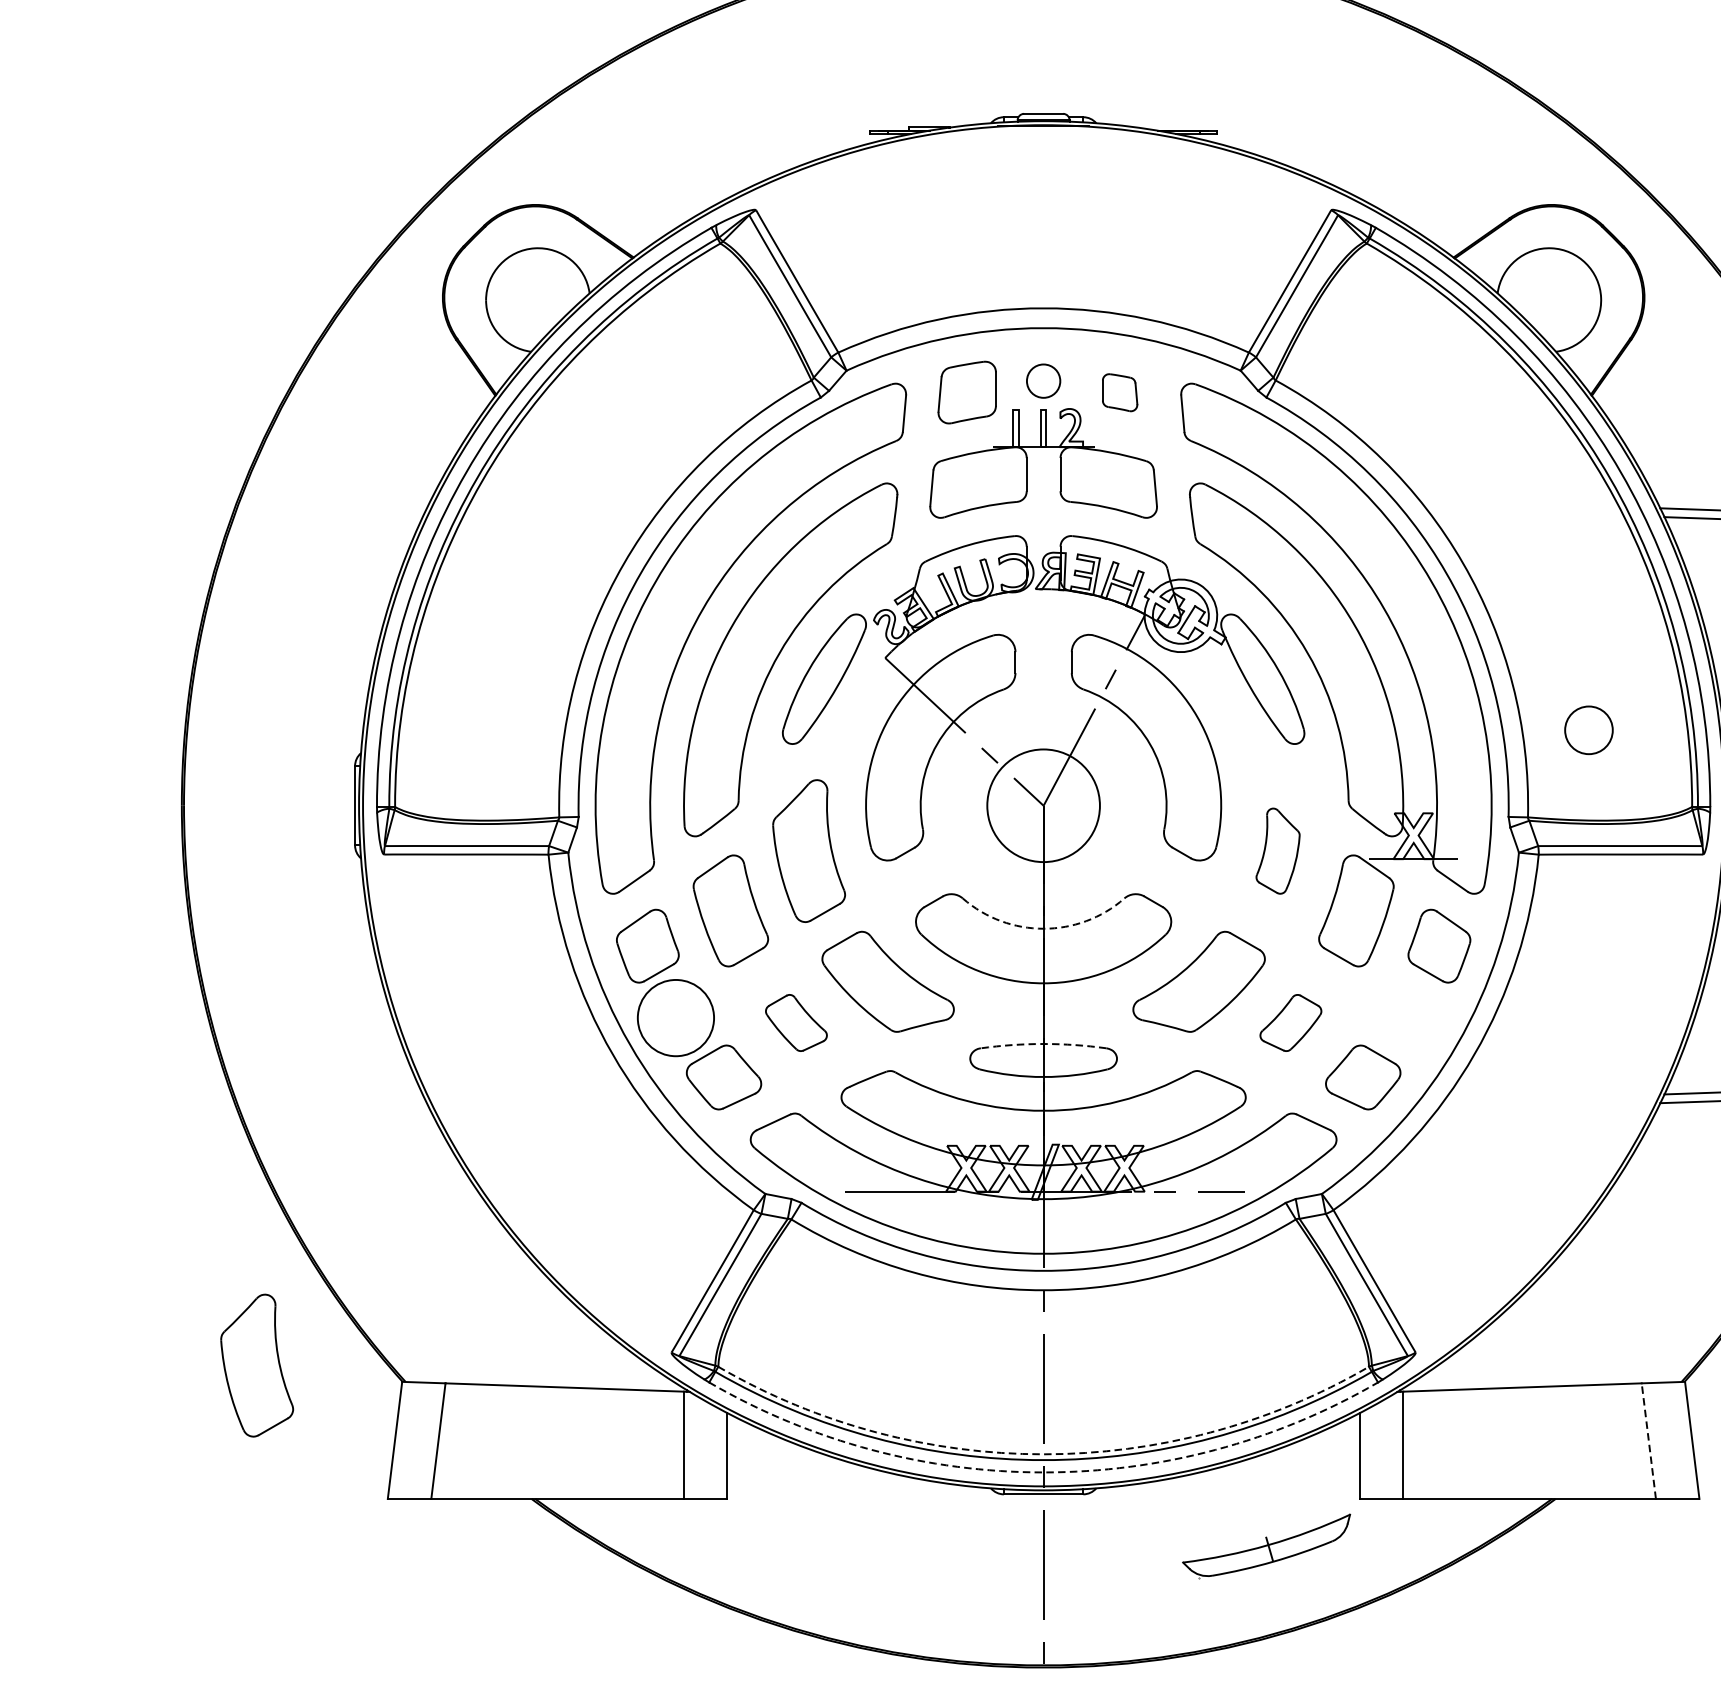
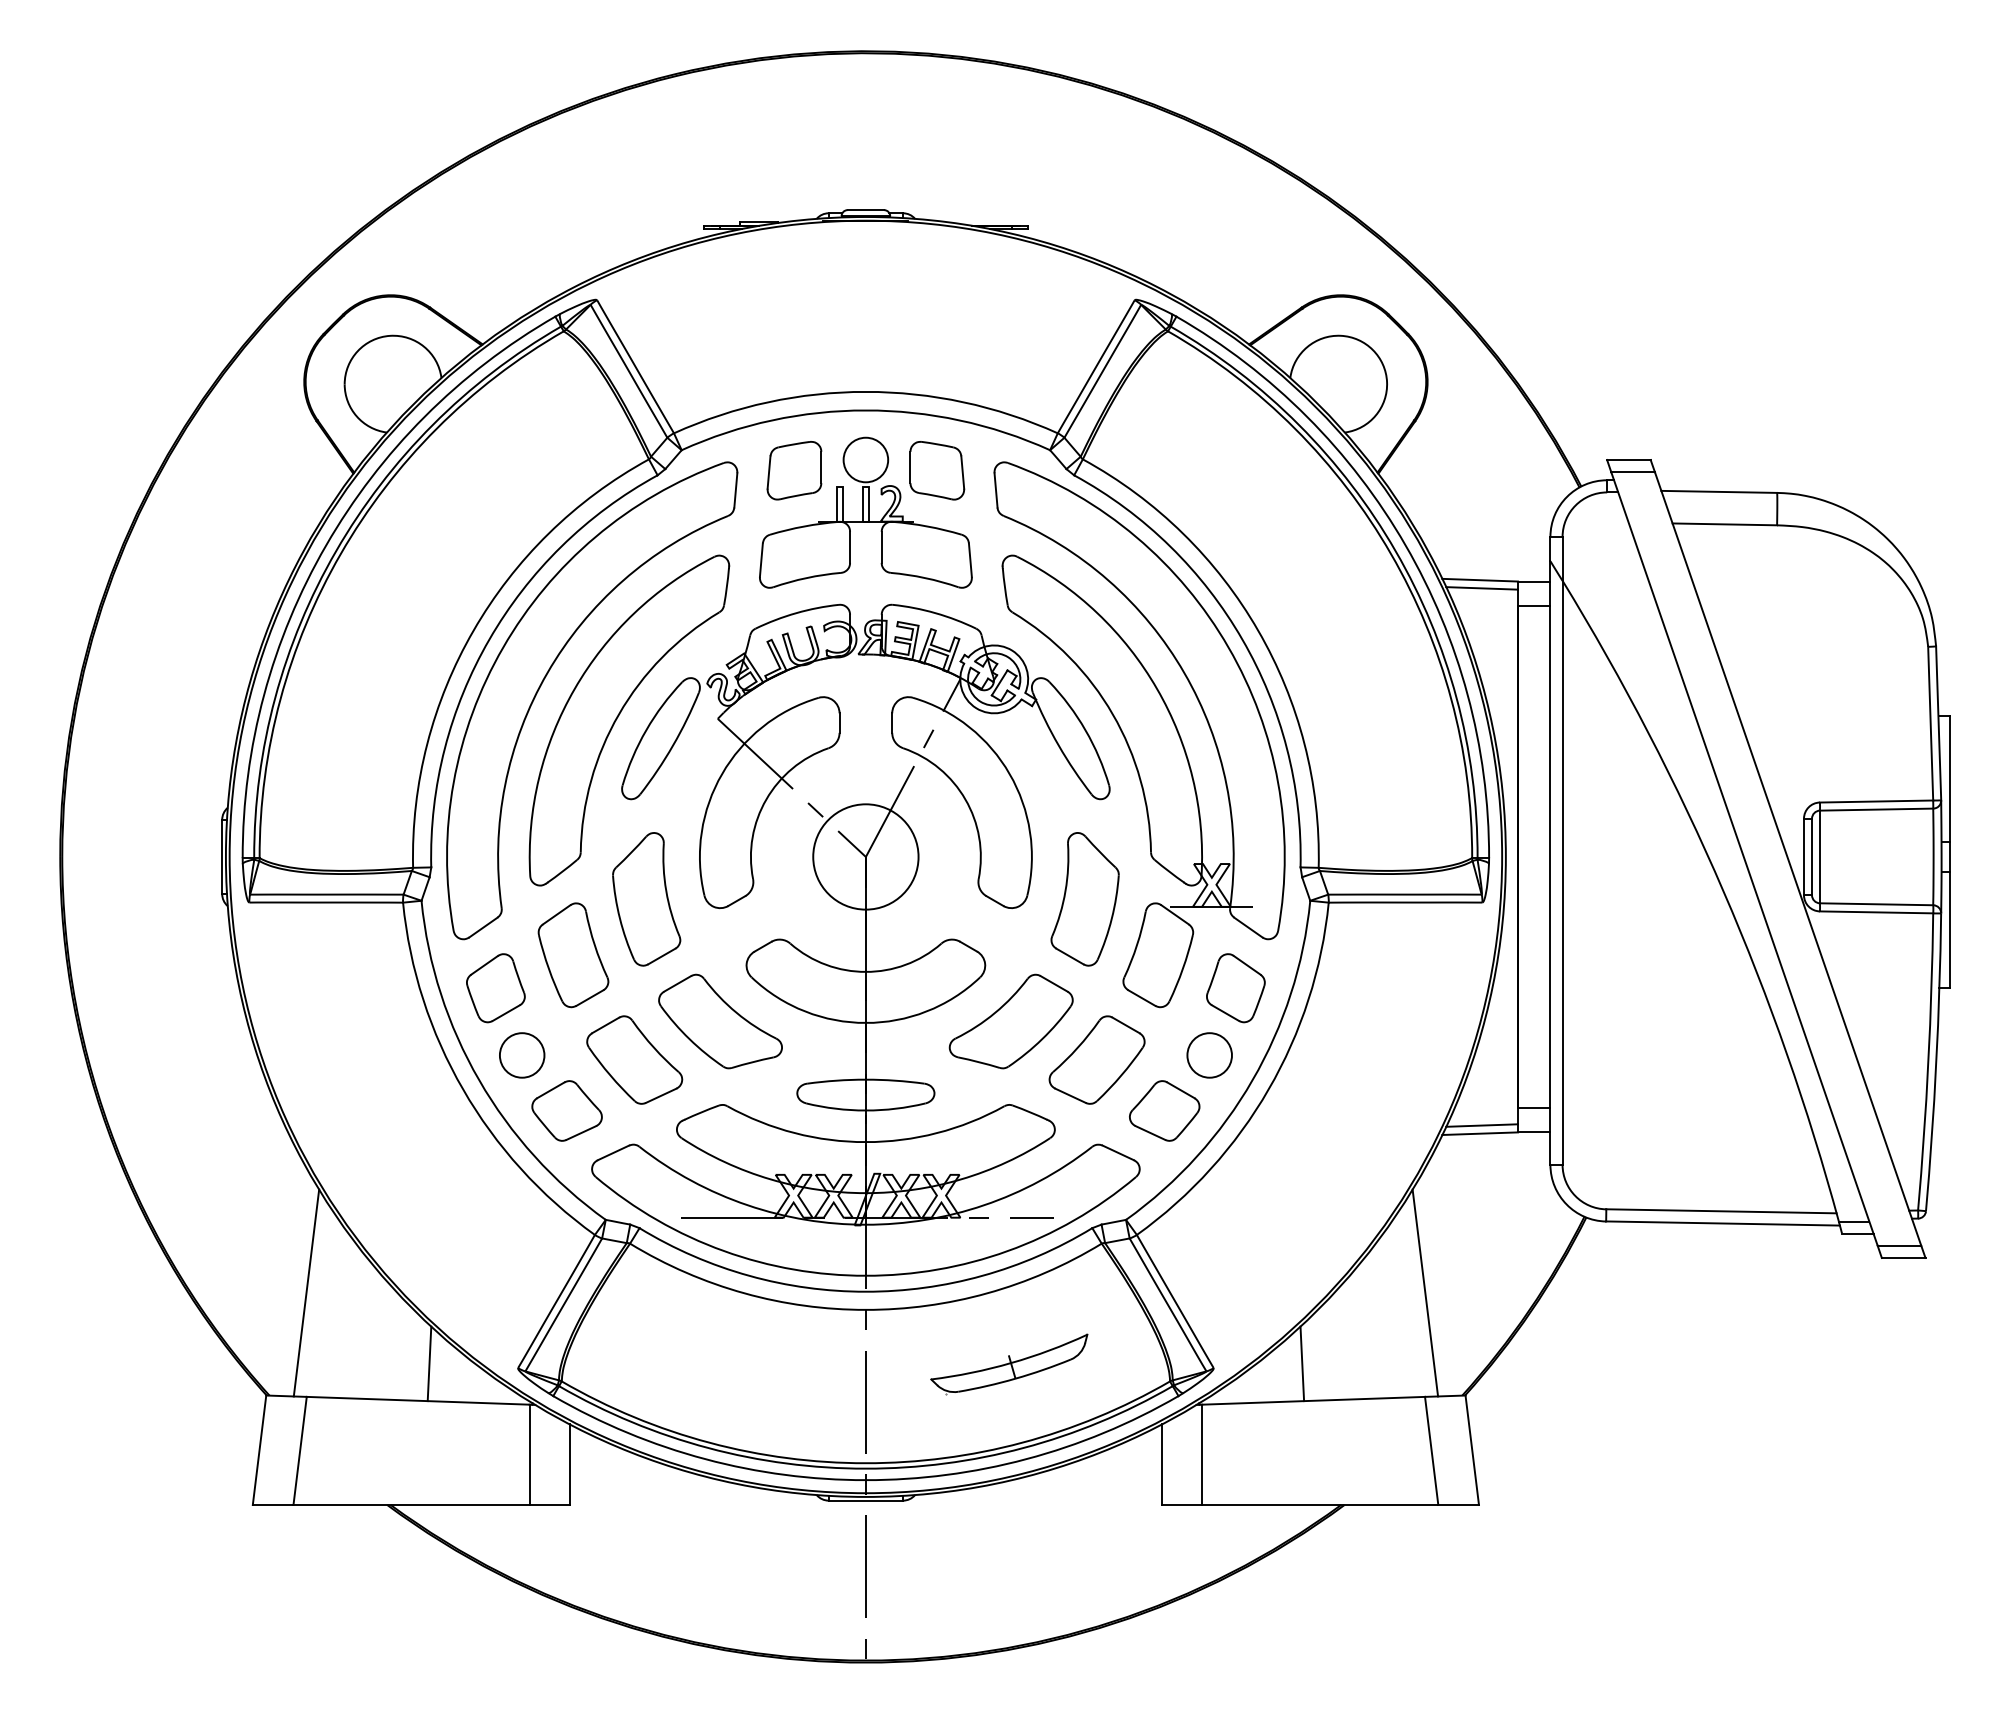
circle: (1043, 380) -> (865, 459), size x1.43
part: (1120, 392) -> (937, 470), size x1.67
circle: (1588, 730) -> (1209, 1055), moved
part: (1277, 851) -> (1084, 899), size x1.67
arc: (1043, 928) -> (865, 971), dashed -> solid
circle: (675, 1018) -> (521, 1055), size x0.62
part: (796, 1022) -> (634, 1059), size x1.67
part: (1290, 1022) -> (1096, 1059), size x1.67
arc: (1043, 1043) -> (865, 1079), dashed -> solid
line: (445, 1271) -> (306, 1292), added
line: (1642, 1271) -> (1425, 1292), added
line: (576, 1347) -> (429, 1363), added
line: (1510, 1347) -> (1302, 1363), added
part: (256, 1365) -> (130, 1380), removed
line: (1648, 1440) -> (1431, 1450), dashed -> solid
arc: (1043, 1454) -> (865, 1463), dashed -> solid
arc: (1043, 1472) -> (865, 1480), dashed -> solid
part: (1266, 1546) -> (1009, 1364), moved

